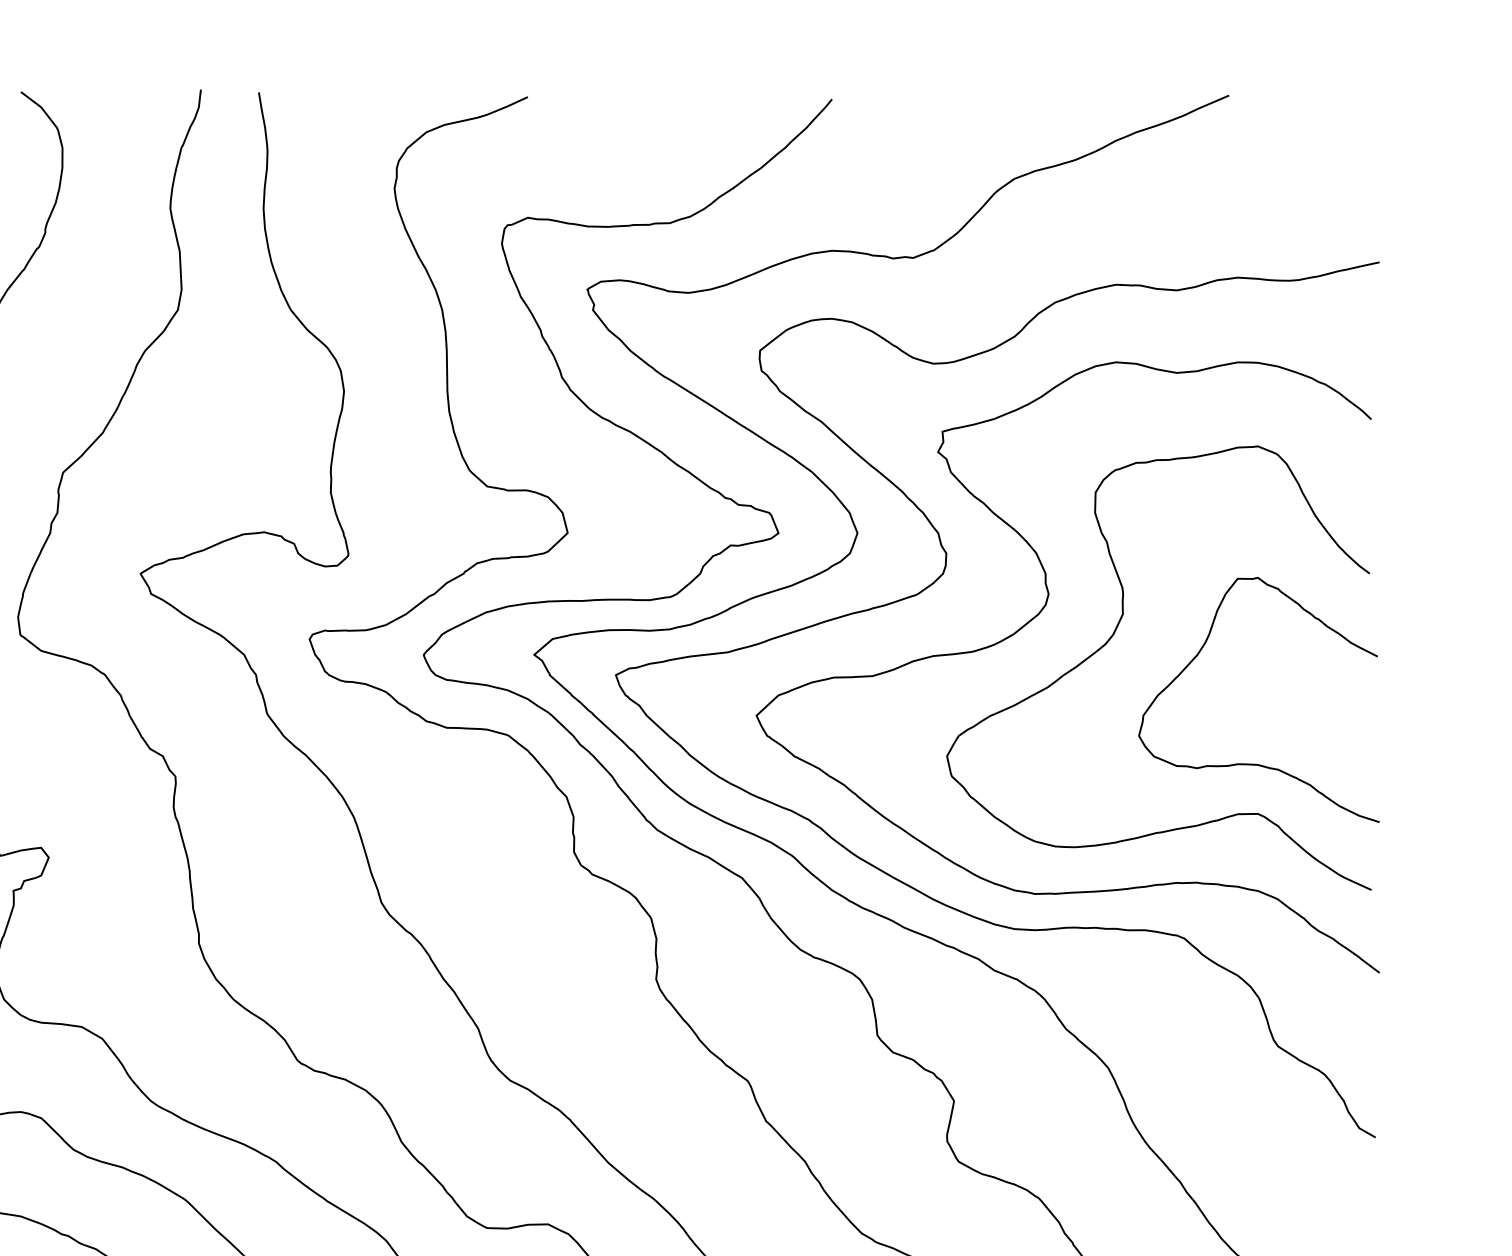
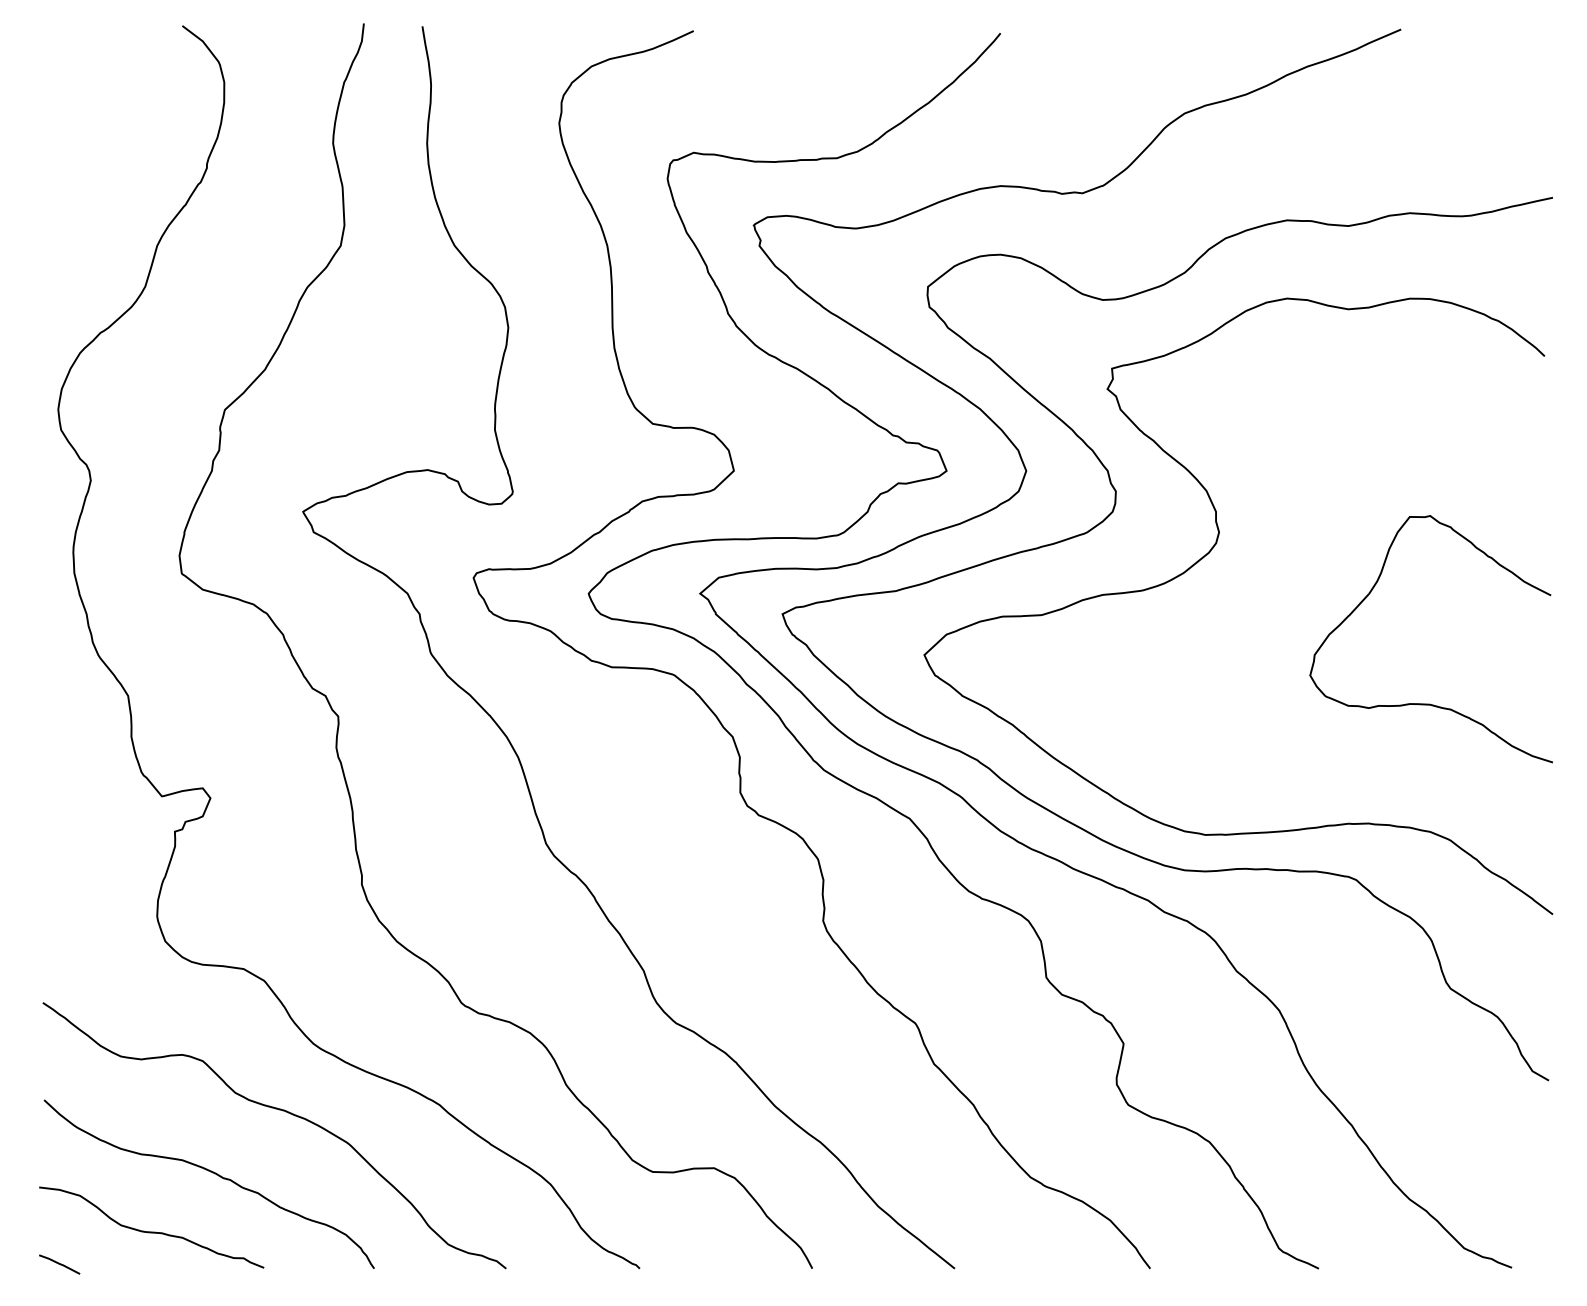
curve: (1114, 634) -> (1285, 573), removed

